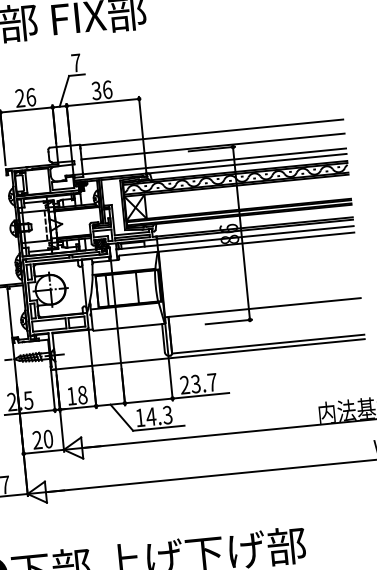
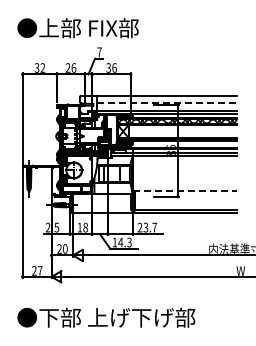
line: (213, 146) -> (167, 103), solid -> dashed
line: (263, 307) -> (185, 190), solid -> dashed

